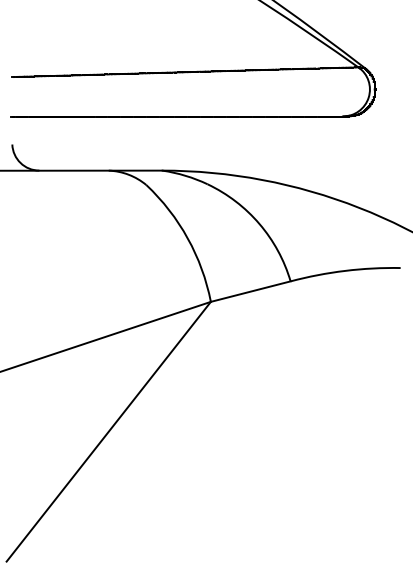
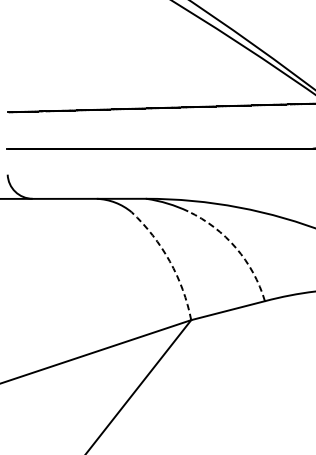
arc: (259, 223) -> (236, 247), solid -> dashed
arc: (187, 238) -> (169, 261), solid -> dashed

